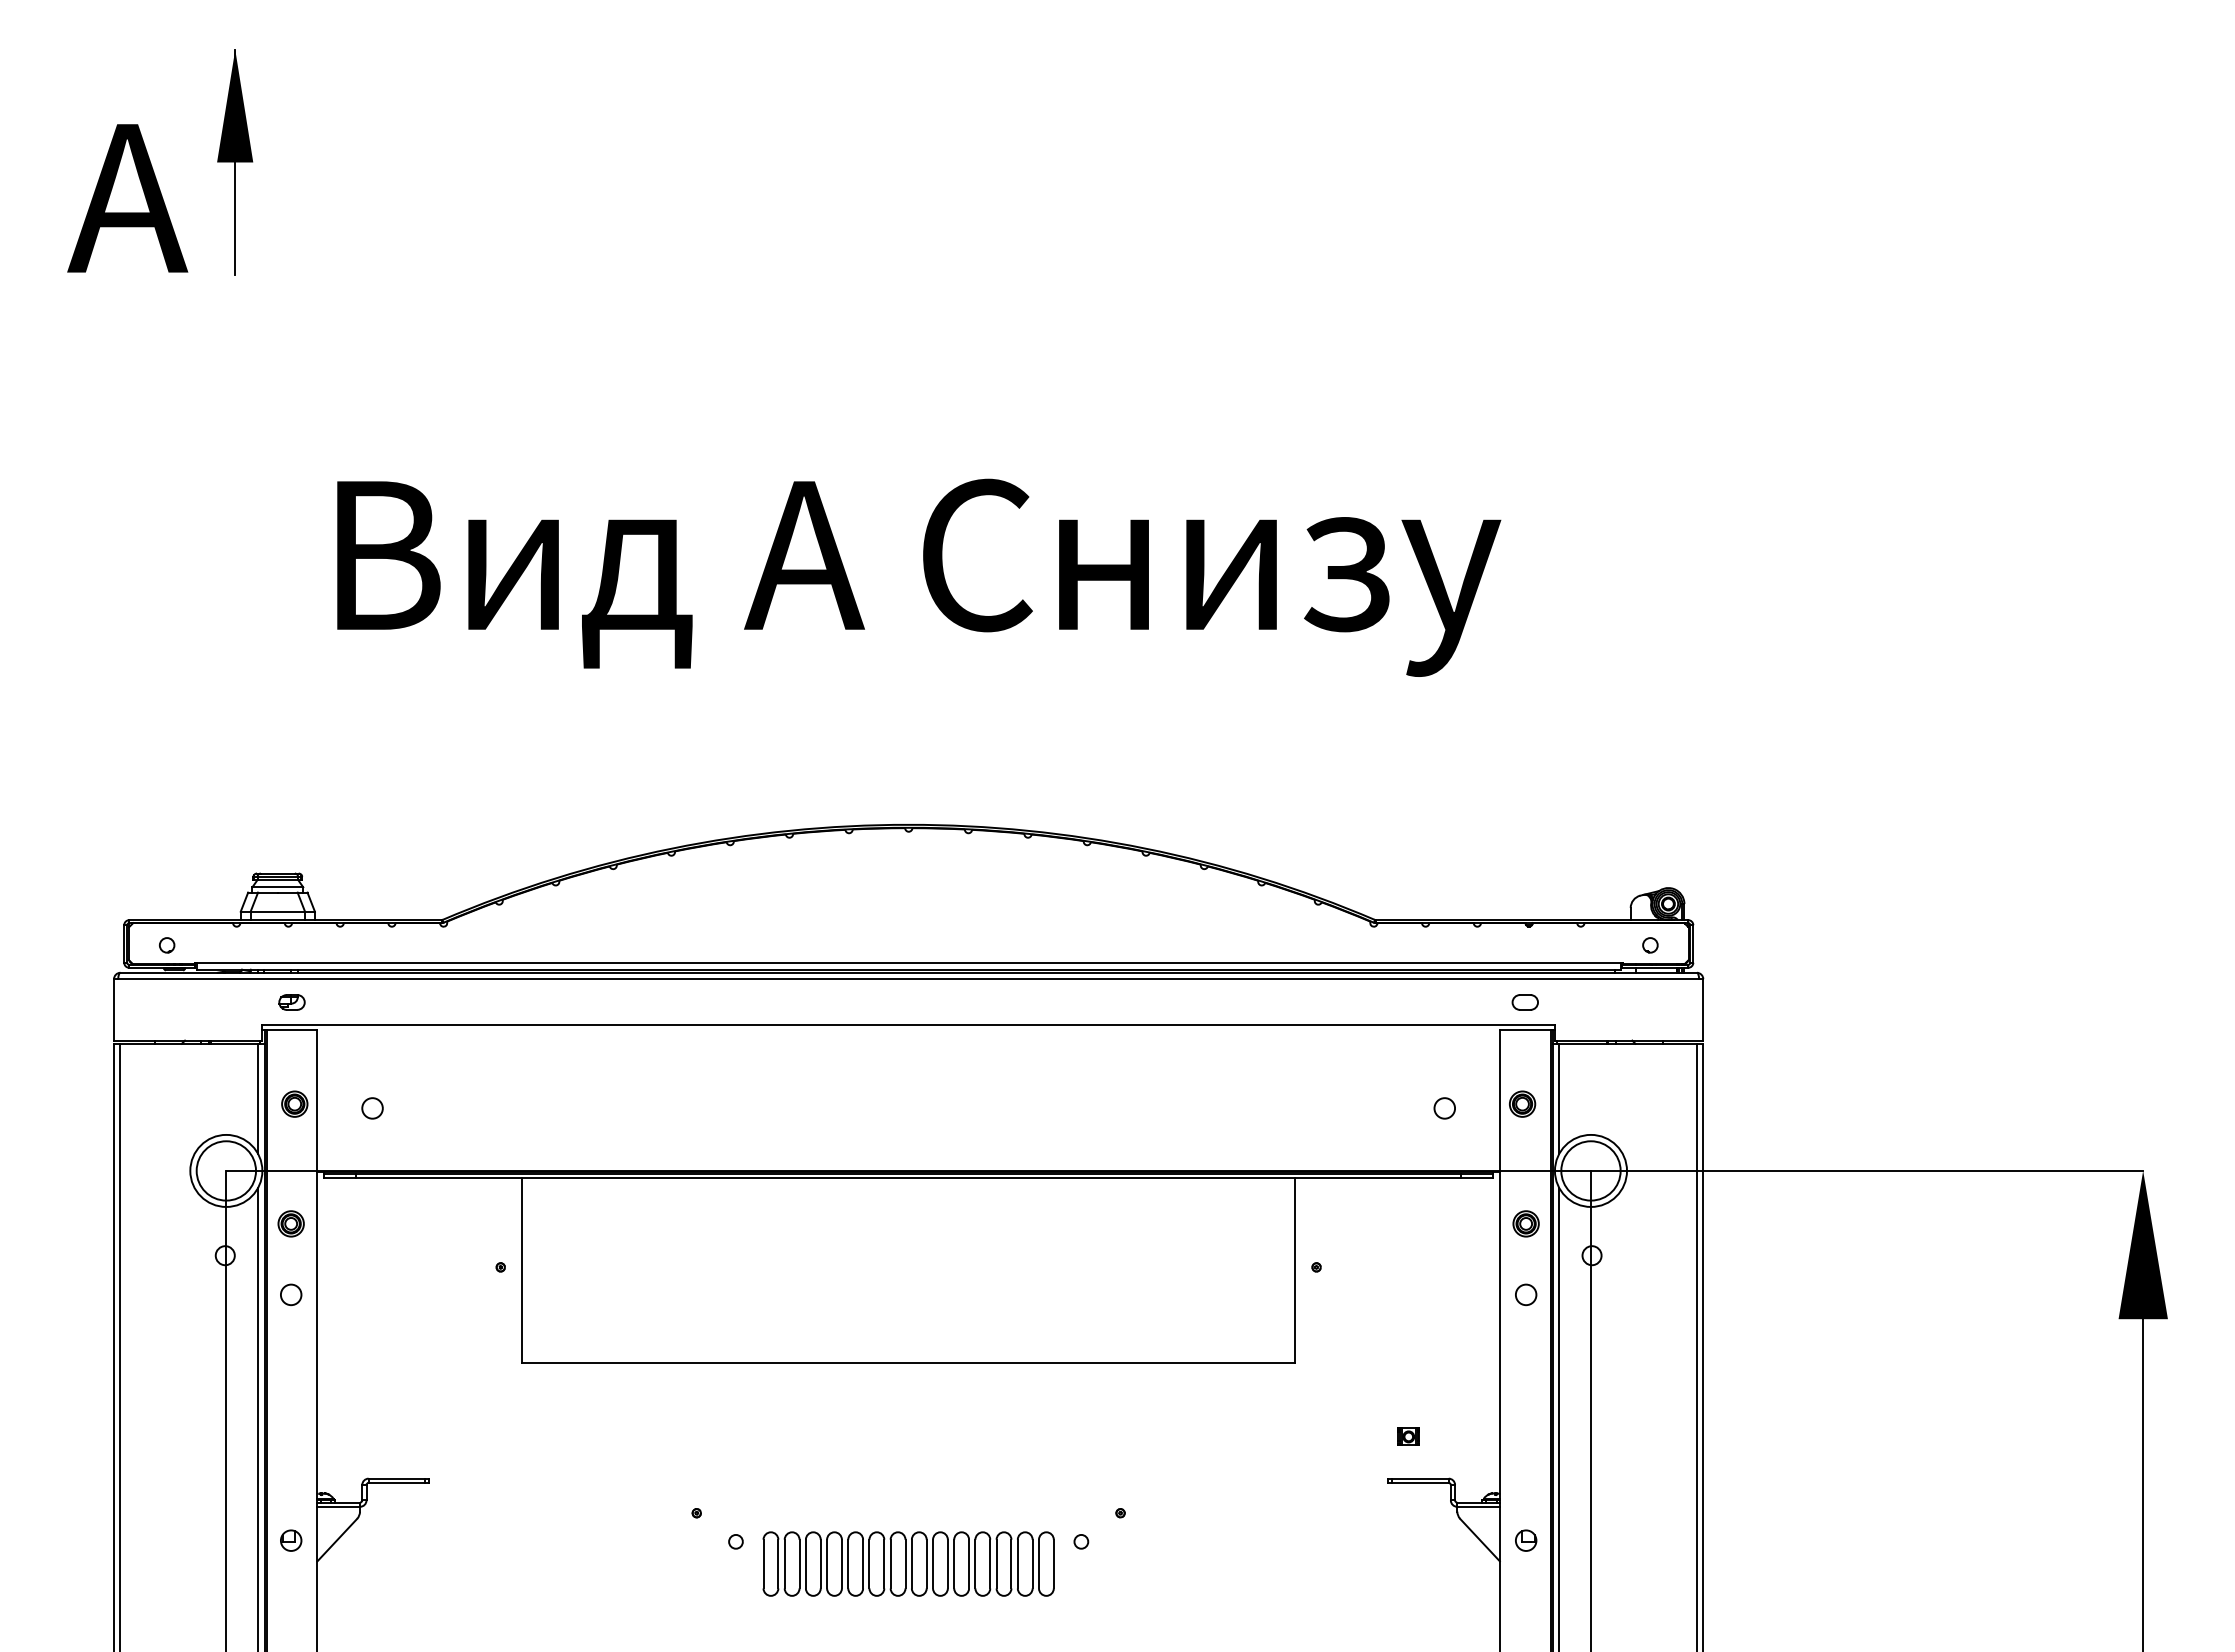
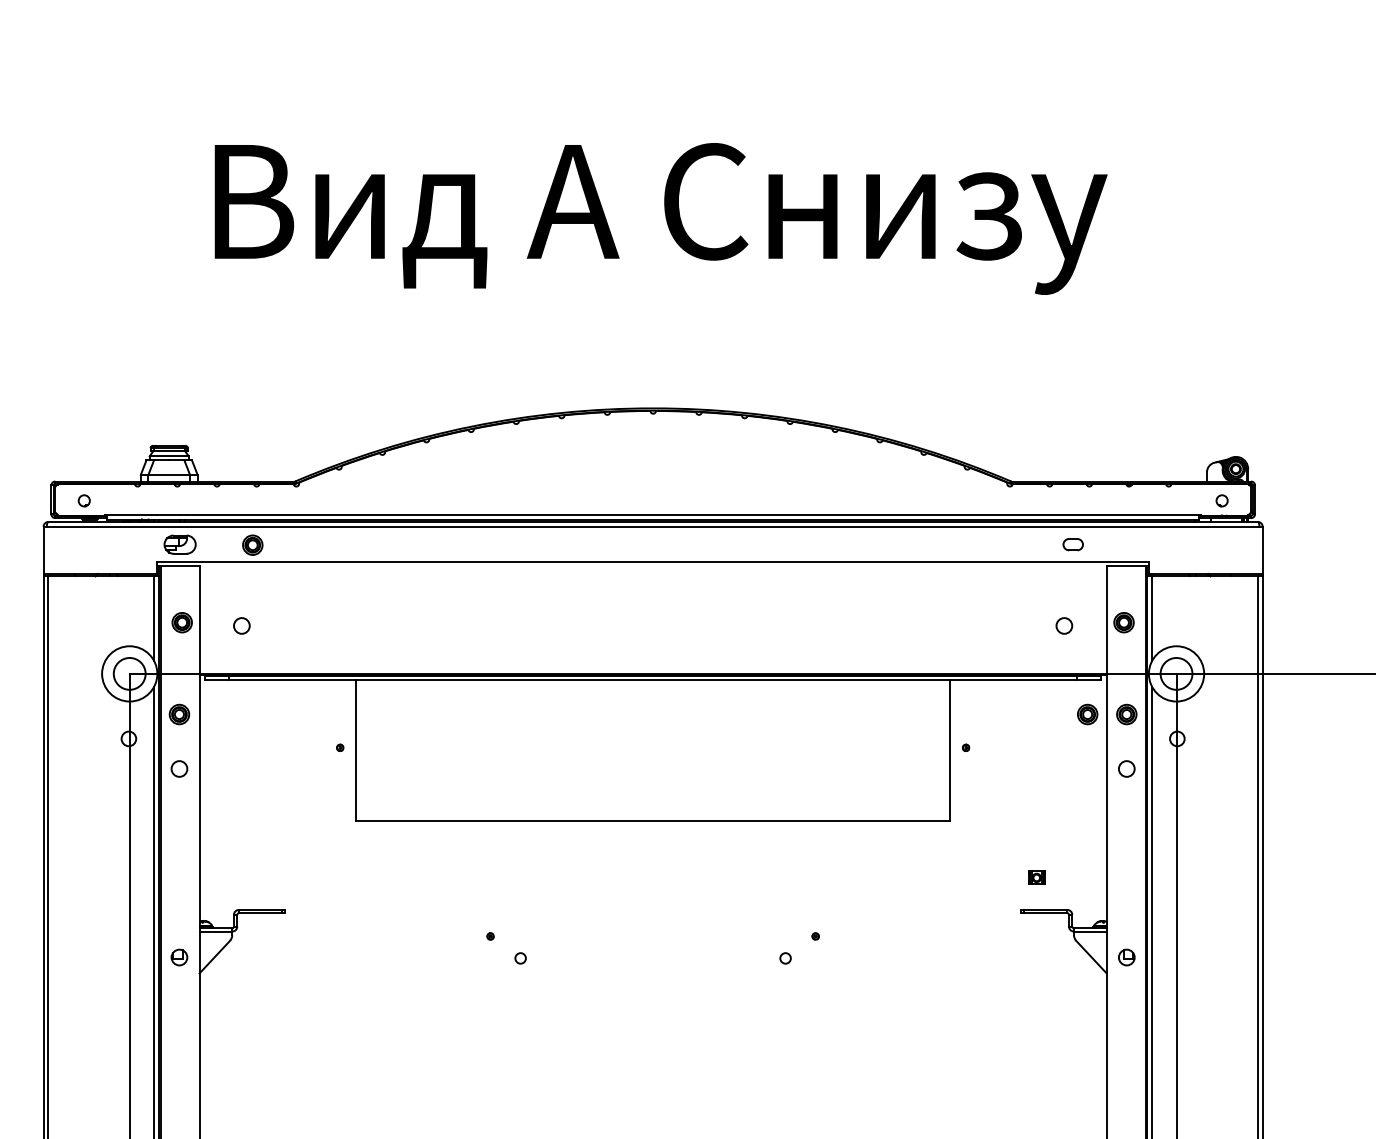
part: (291, 1002) -> (179, 544), size x1.6
part: (386, 1002) -> (252, 544), added
part: (1524, 1002) -> (1072, 544), moved
circle: (226, 1170) -> (129, 673), size x0.7
circle: (1590, 1170) -> (1176, 673), size x0.7
part: (1474, 1223) -> (1087, 714), added
part: (908, 1563) -> (653, 975), removed

